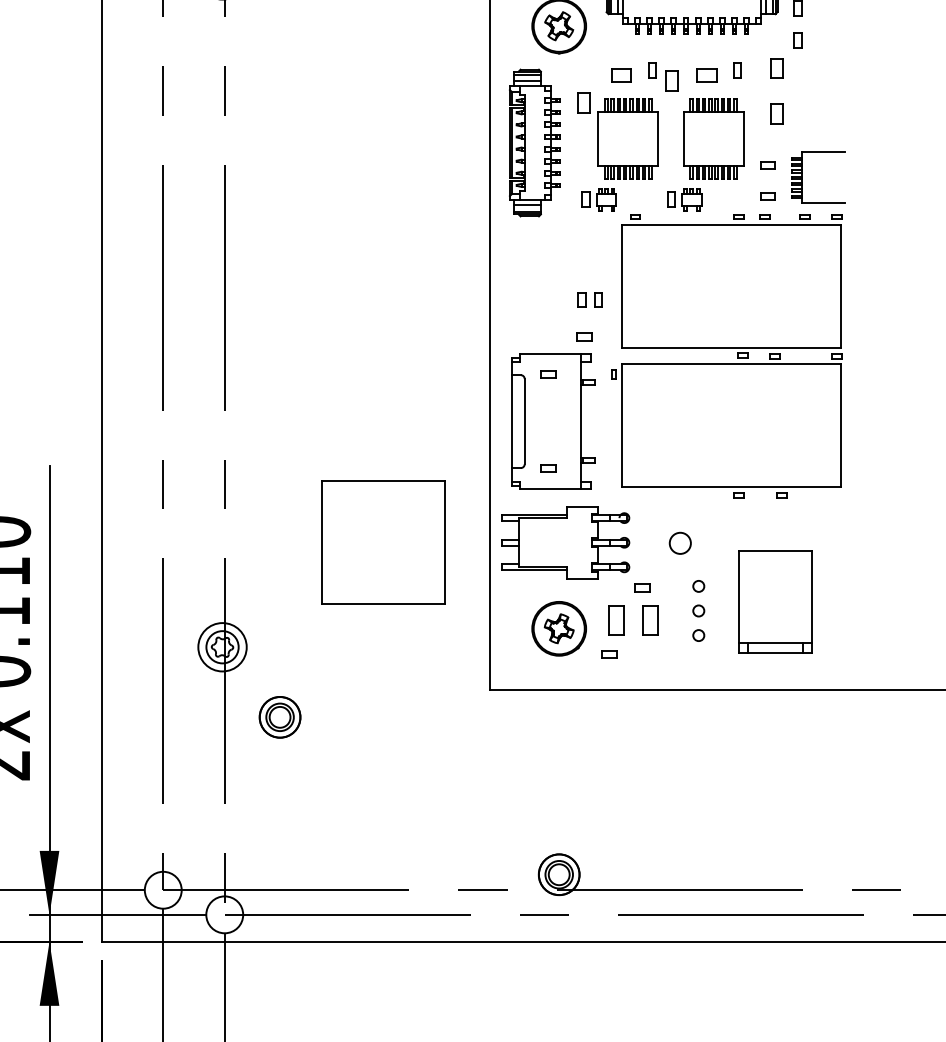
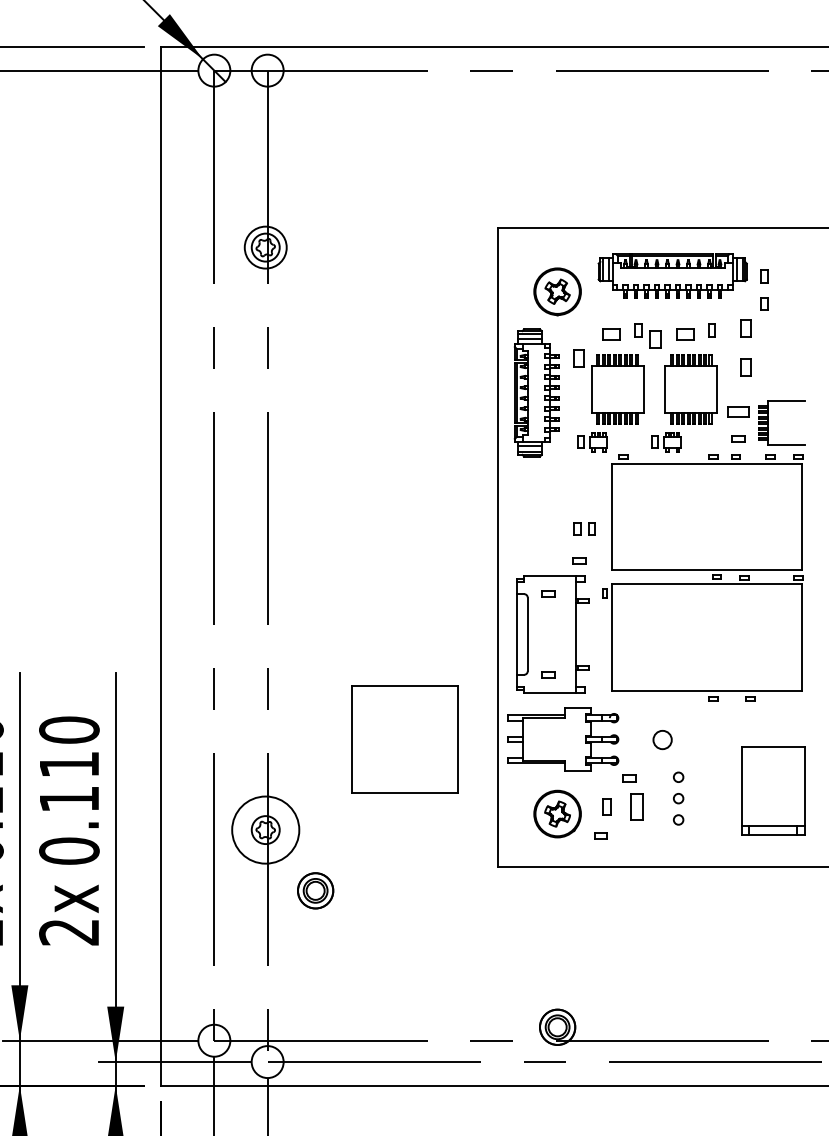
part: (767, 165) -> (738, 412), size x1.6
part: (775, 601) -> (773, 790), moved
part: (615, 620) -> (606, 806), size x0.6
circle: (222, 647) -> (265, 830), size x1.6

